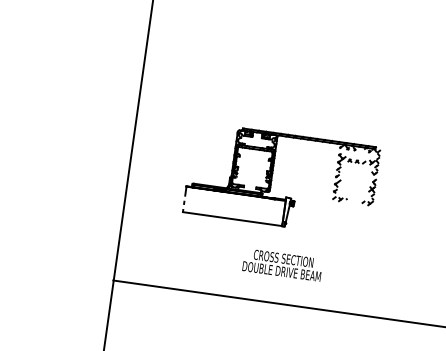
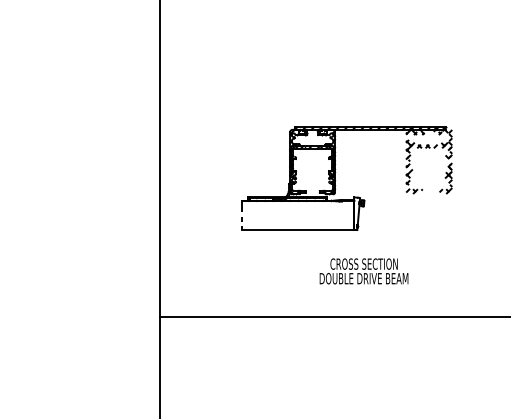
part: (272, 180) -> (336, 180), moved
text: (282, 265) -> (363, 271), moved

